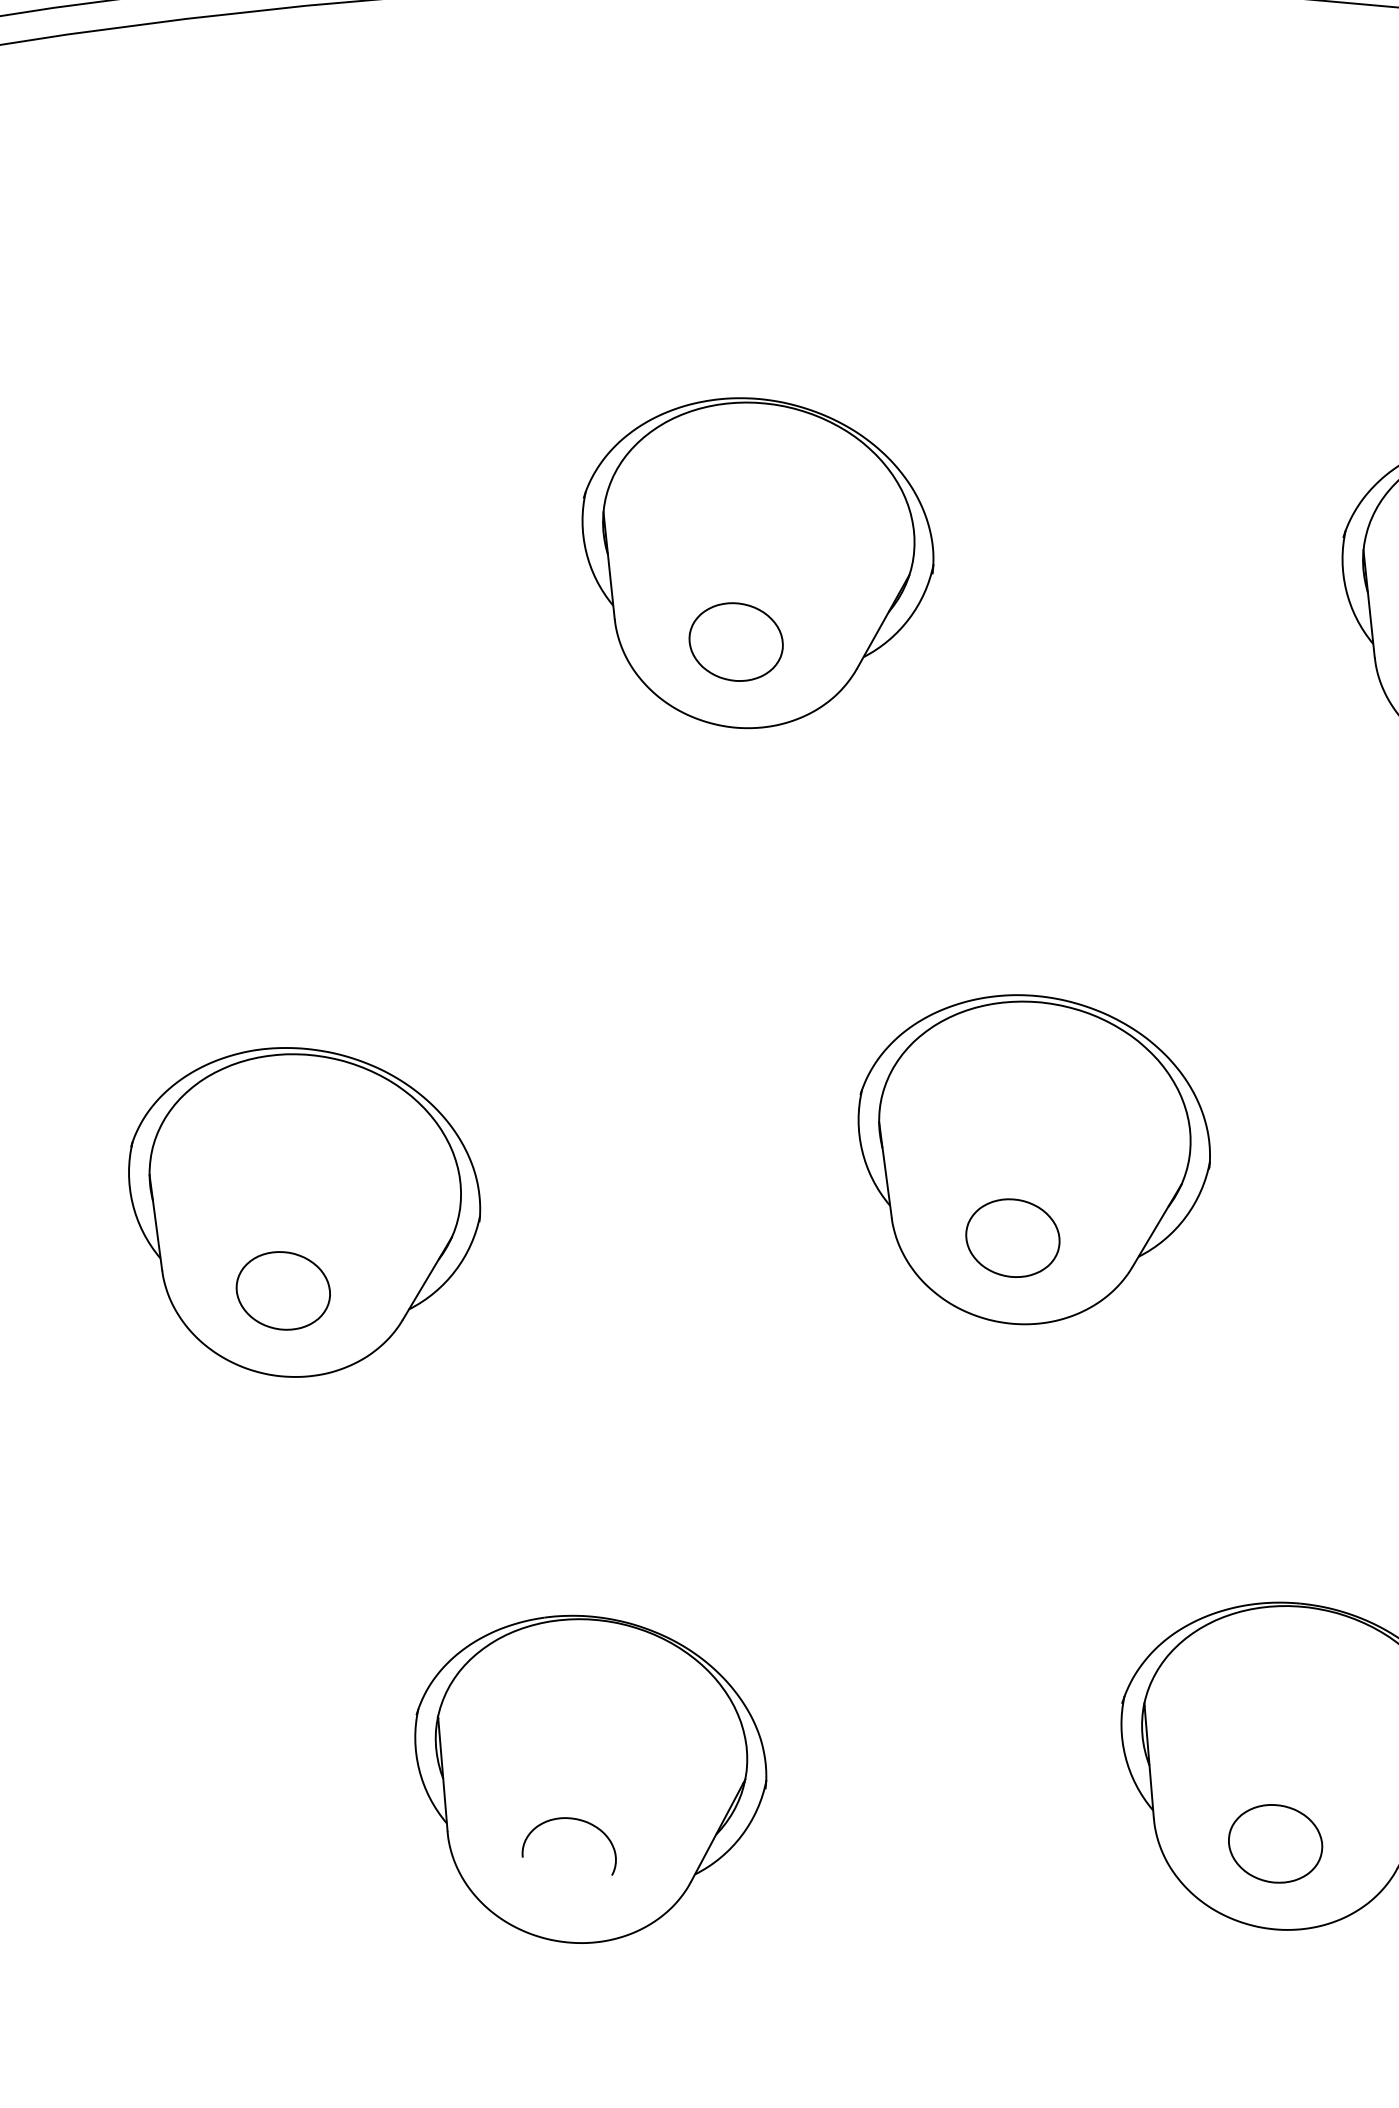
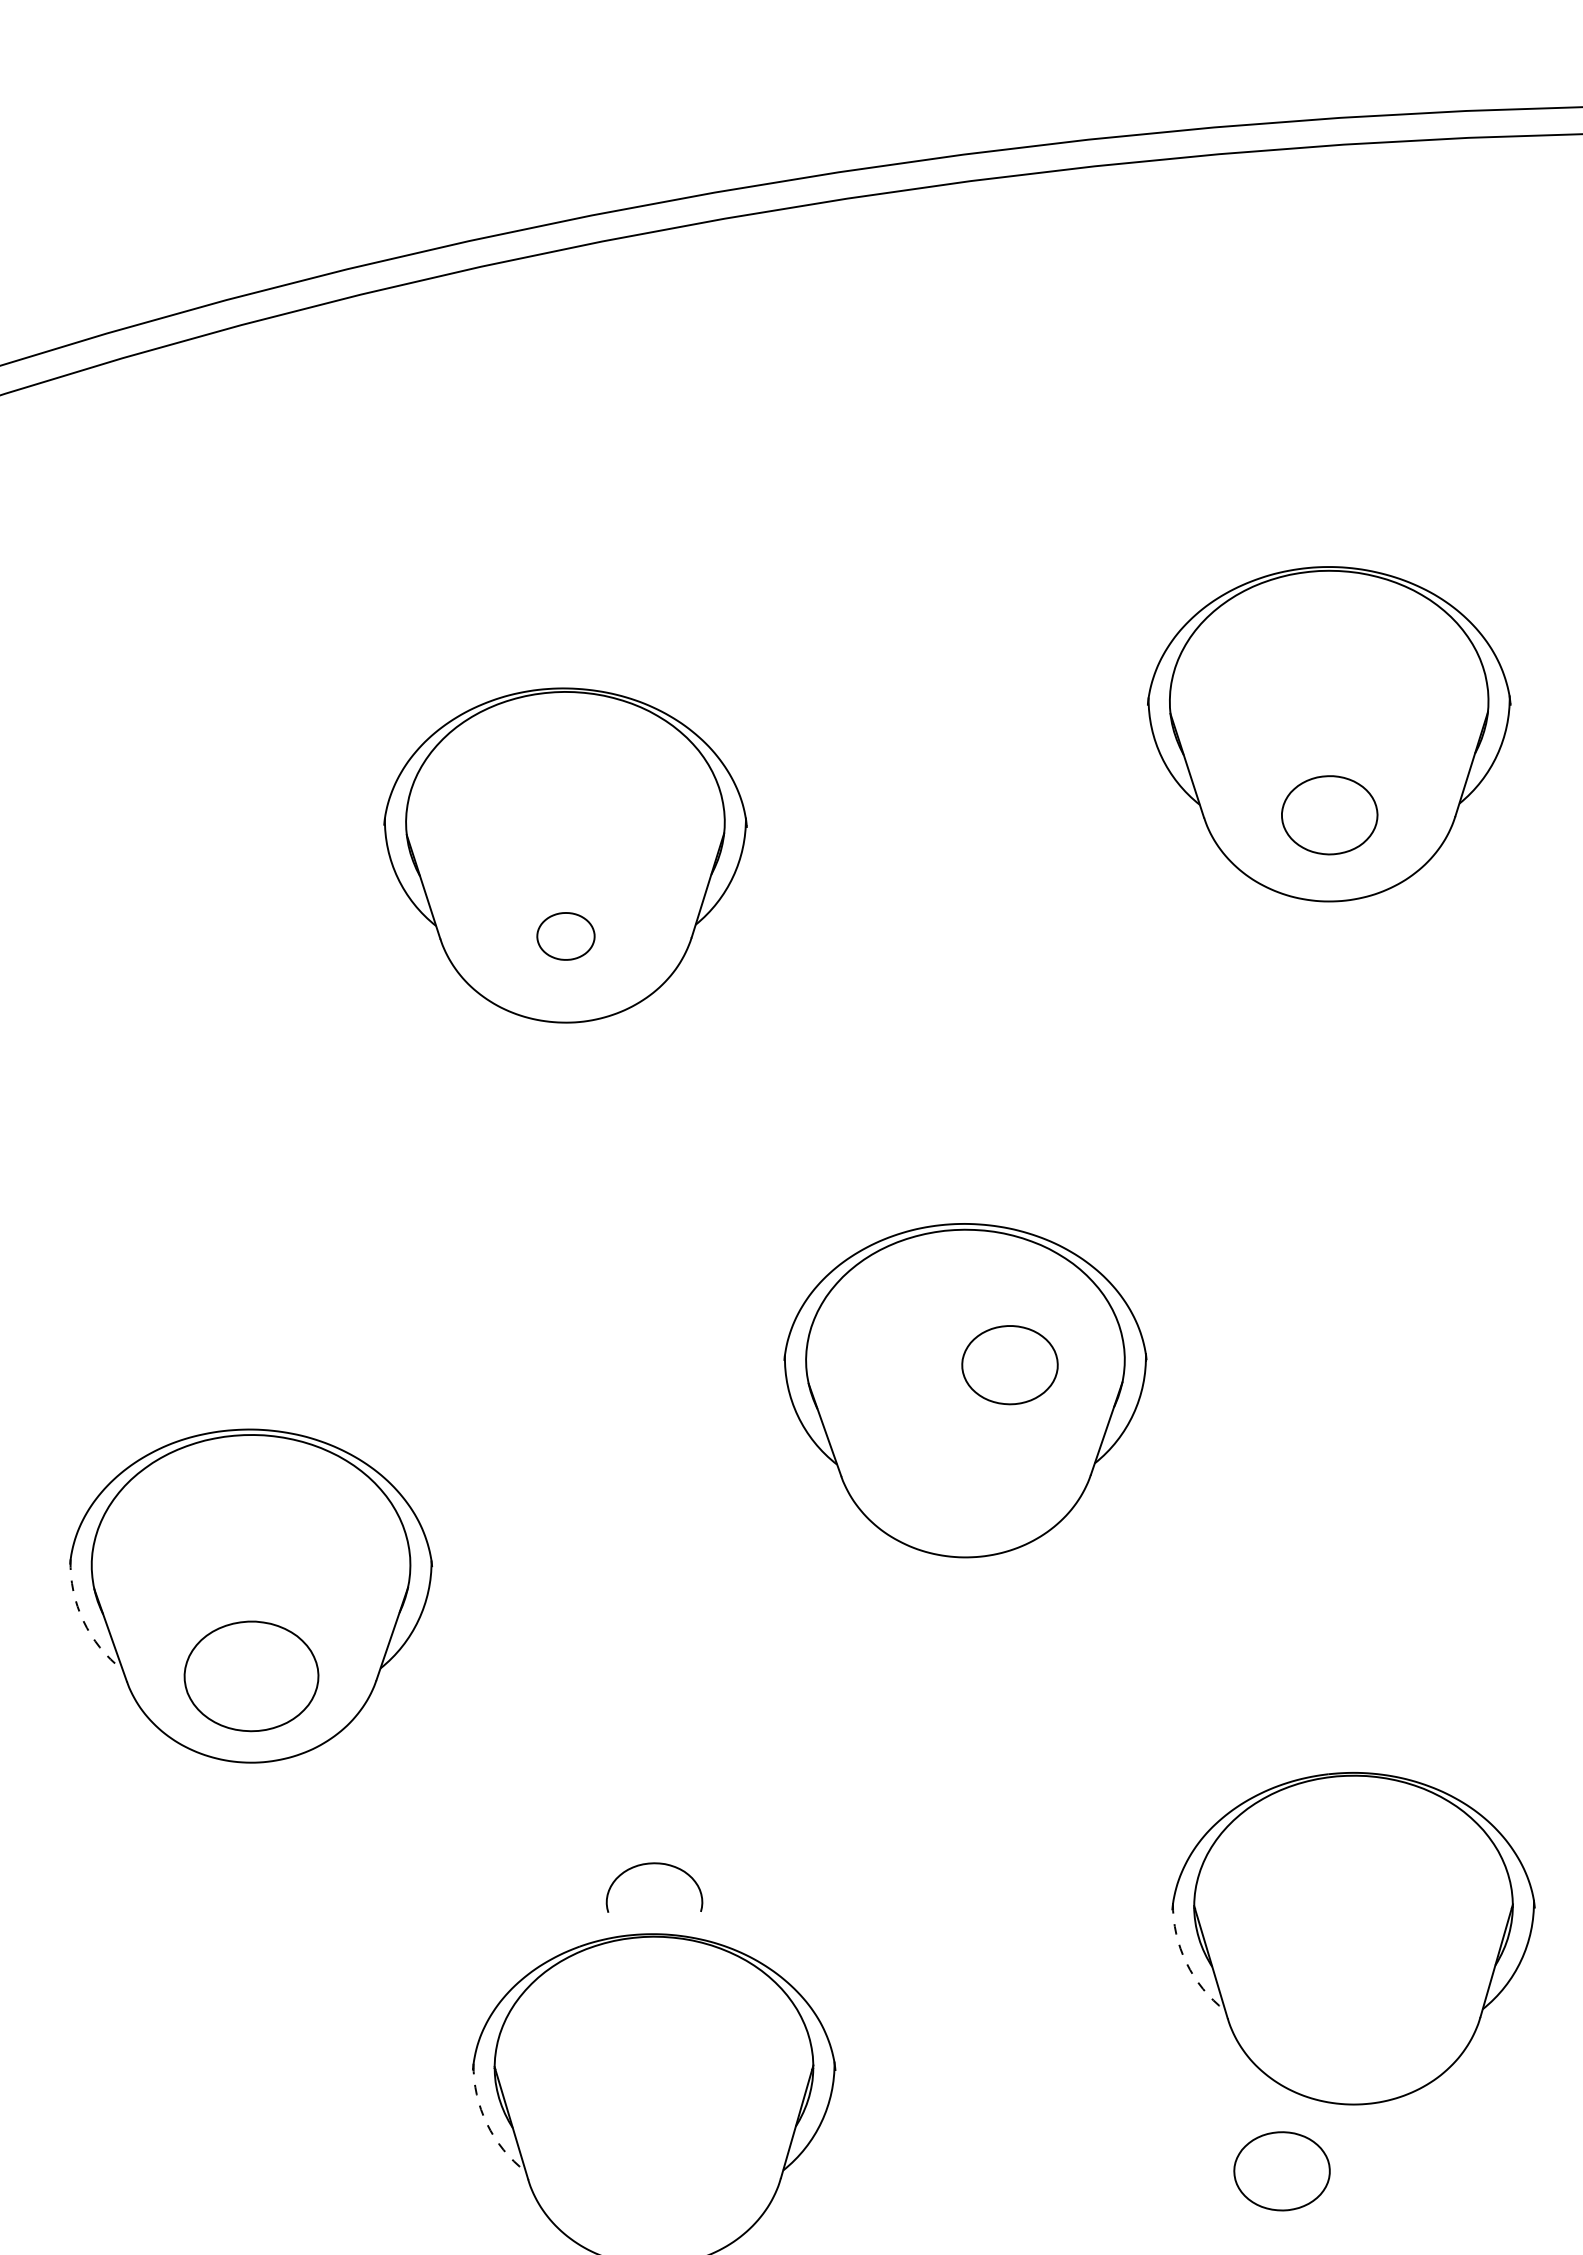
part: (735, 642) -> (565, 936), size x0.6
arc: (132, 1202) -> (83, 1620), solid -> dashed
part: (1012, 1238) -> (1009, 1365), moved
part: (283, 1290) -> (251, 1676), size x1.4
arc: (1125, 1757) -> (1186, 1963), solid -> dashed
arc: (419, 1769) -> (487, 2123), solid -> dashed
curve: (576, 1820) -> (654, 1864), moved
part: (1274, 1843) -> (1281, 2171), moved

